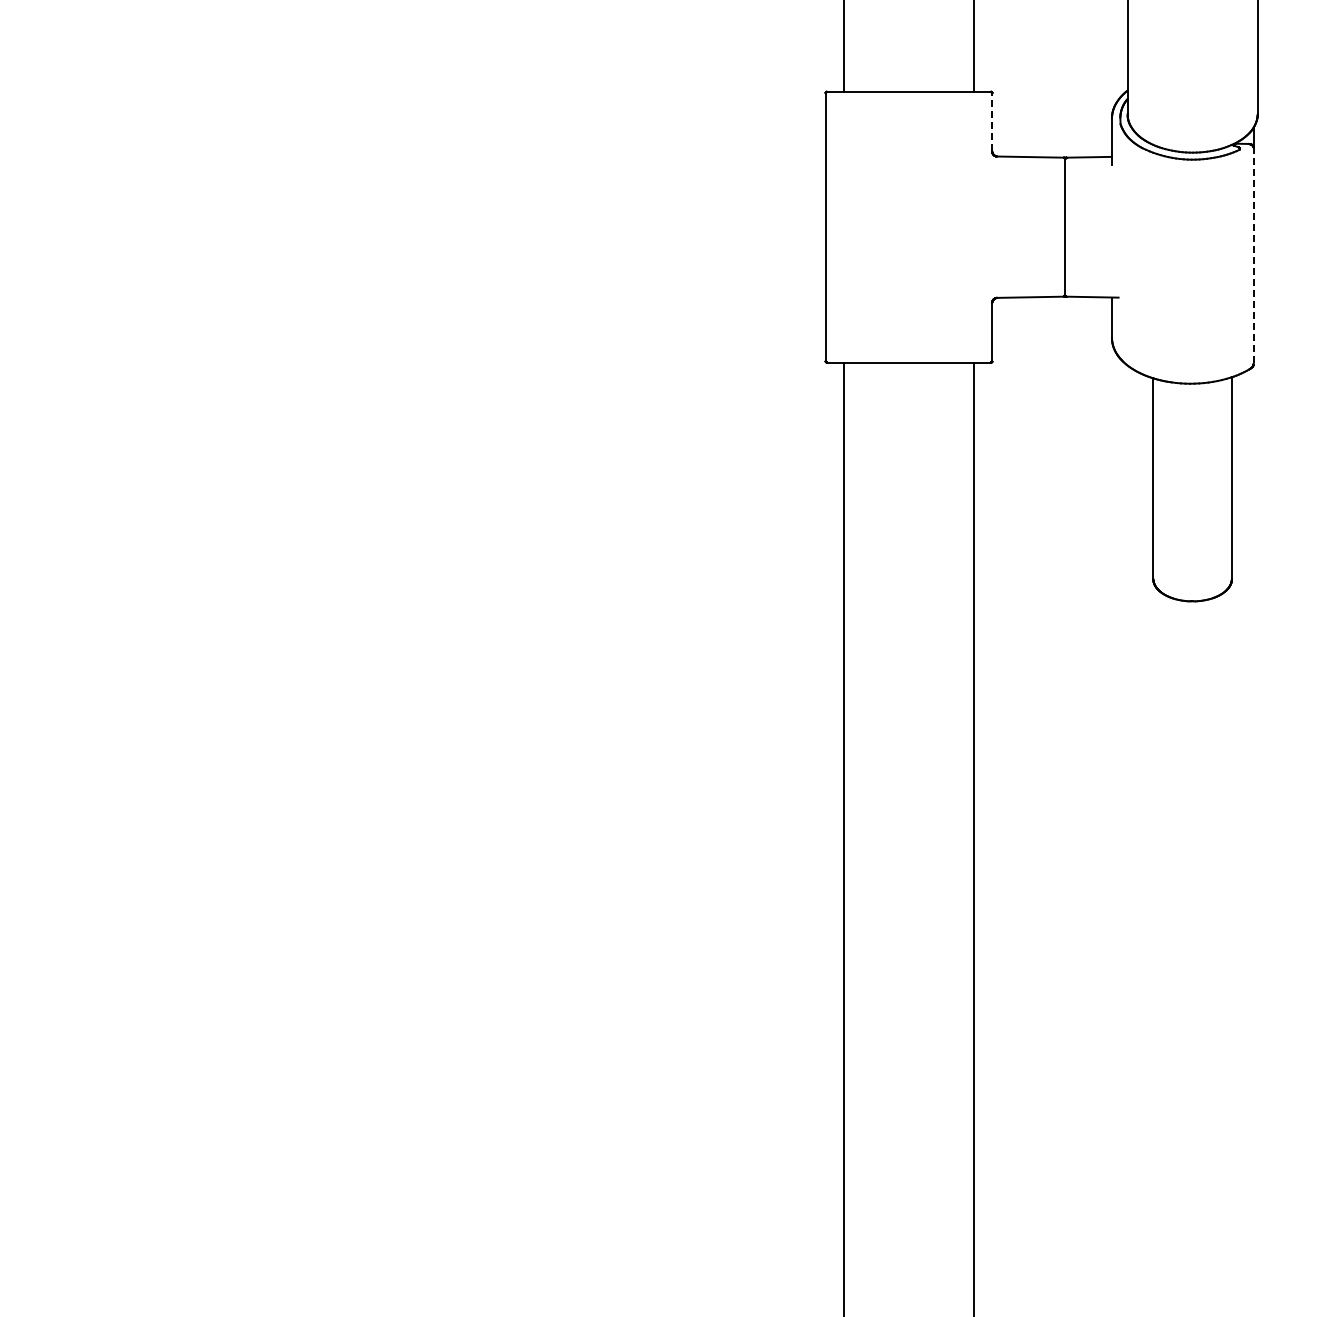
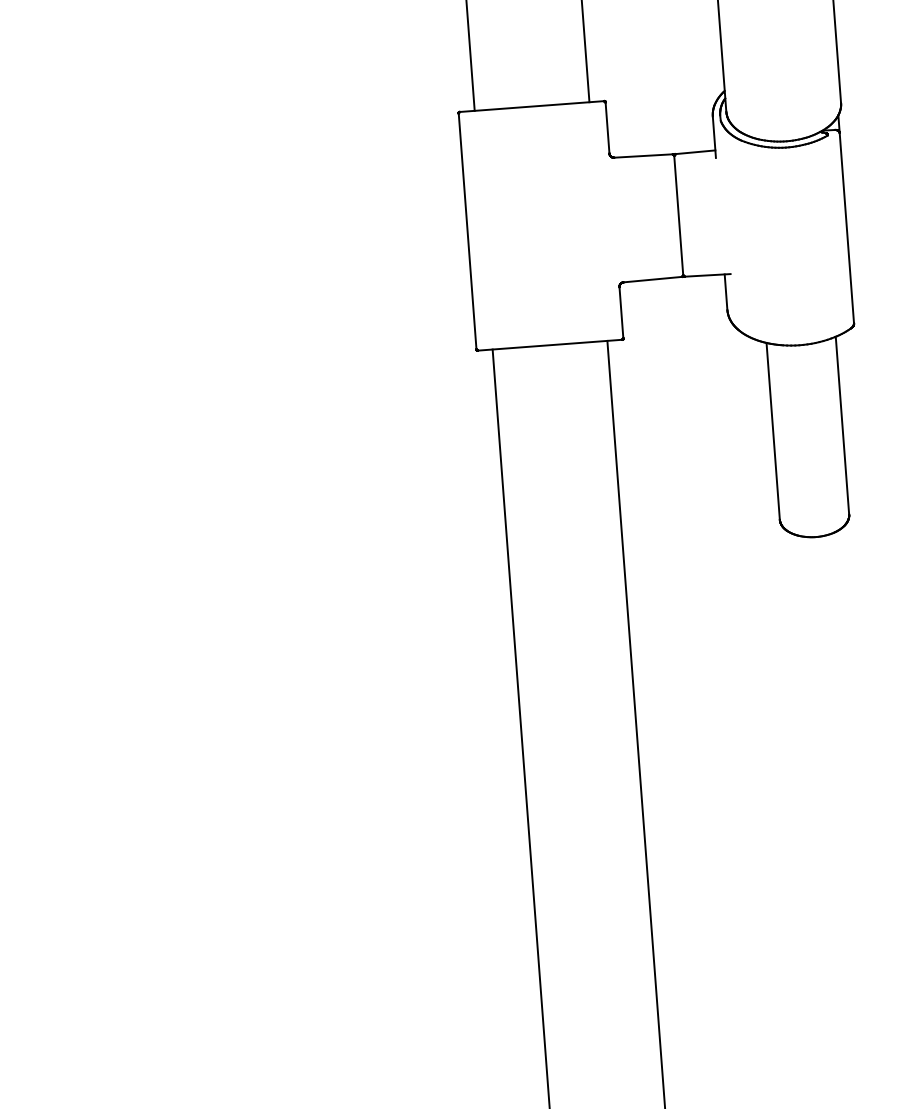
line: (992, 122) -> (607, 128), dashed -> solid
line: (1253, 256) -> (846, 228), dashed -> solid

